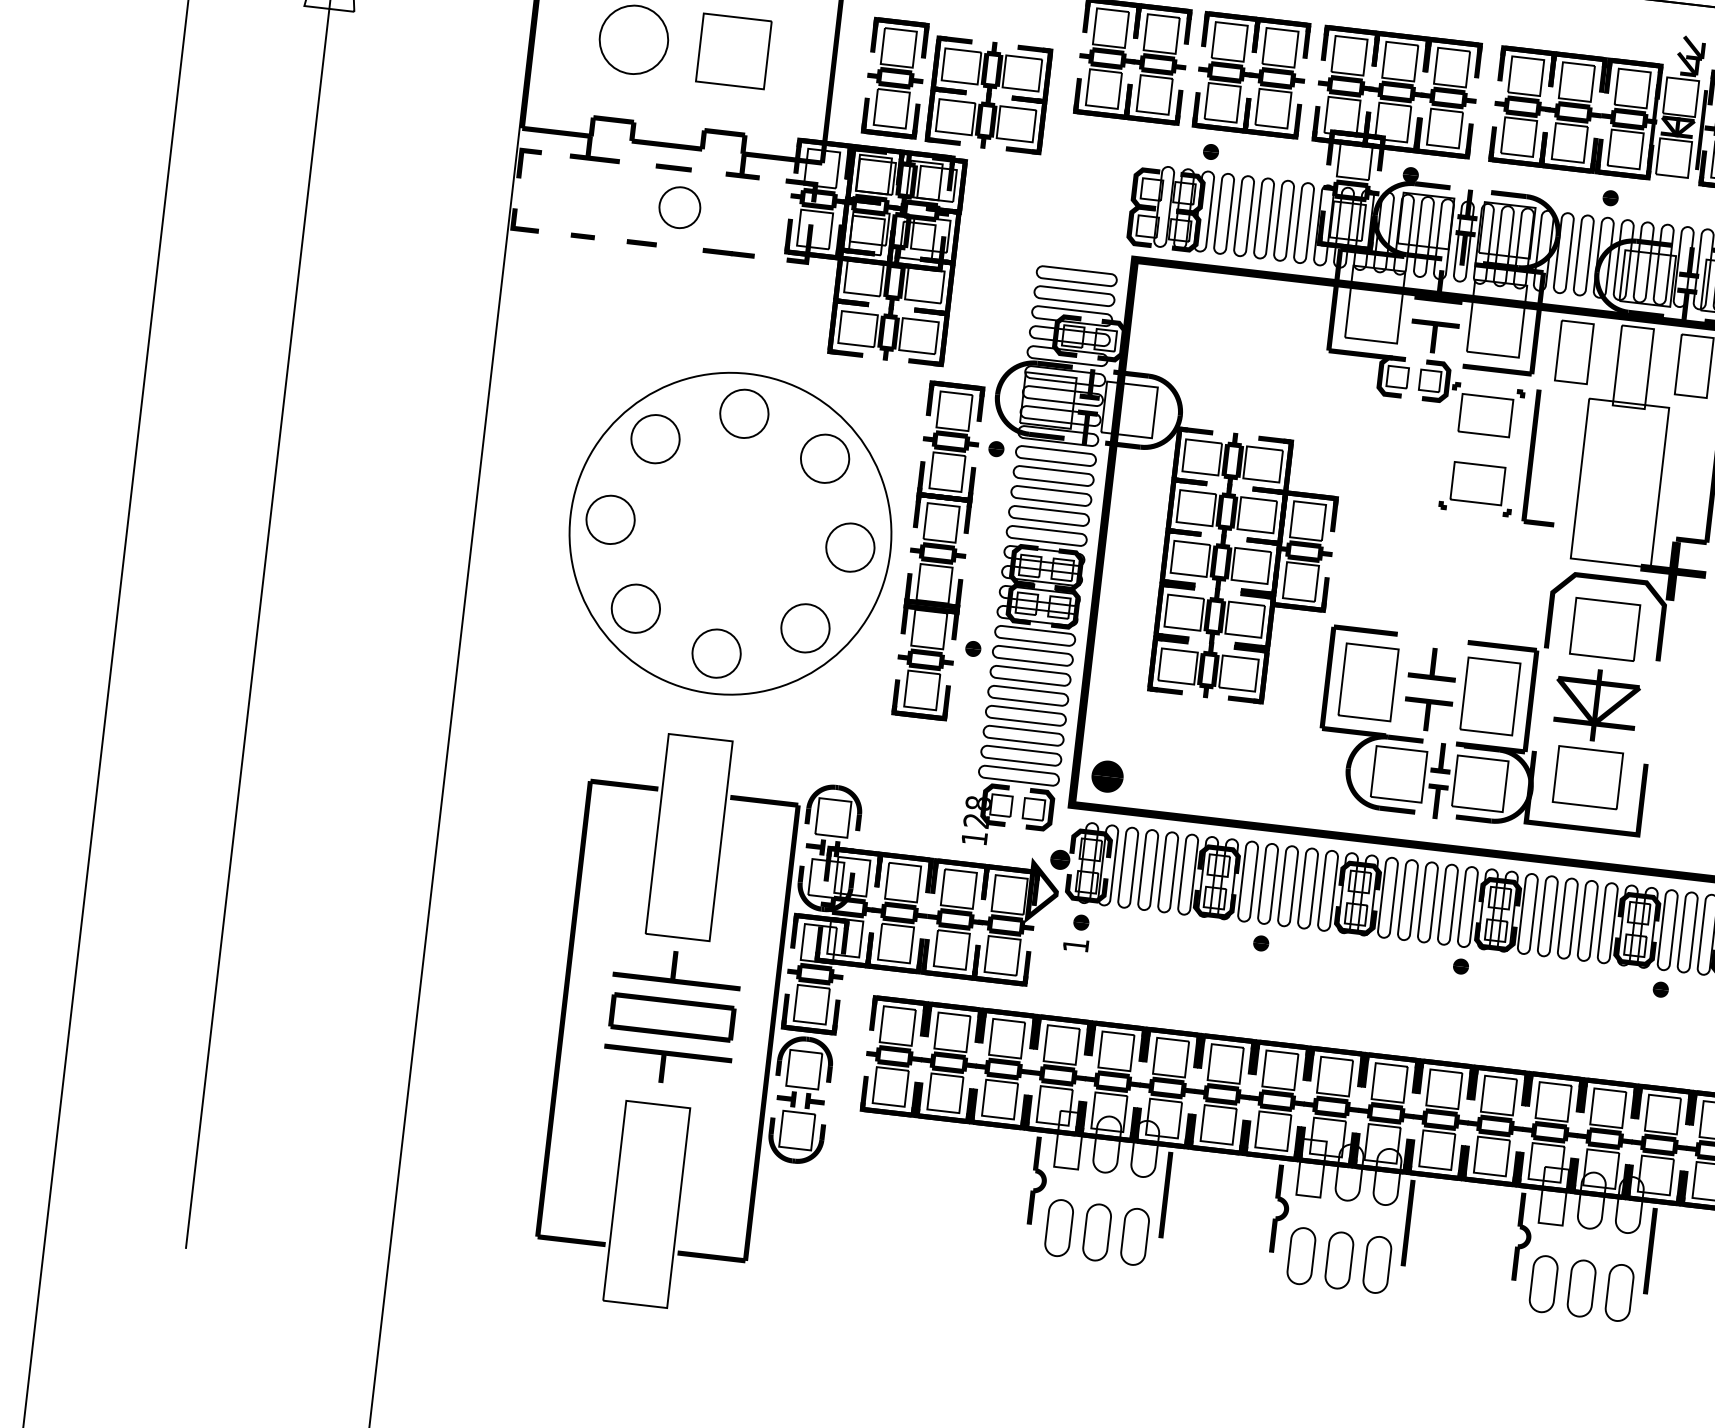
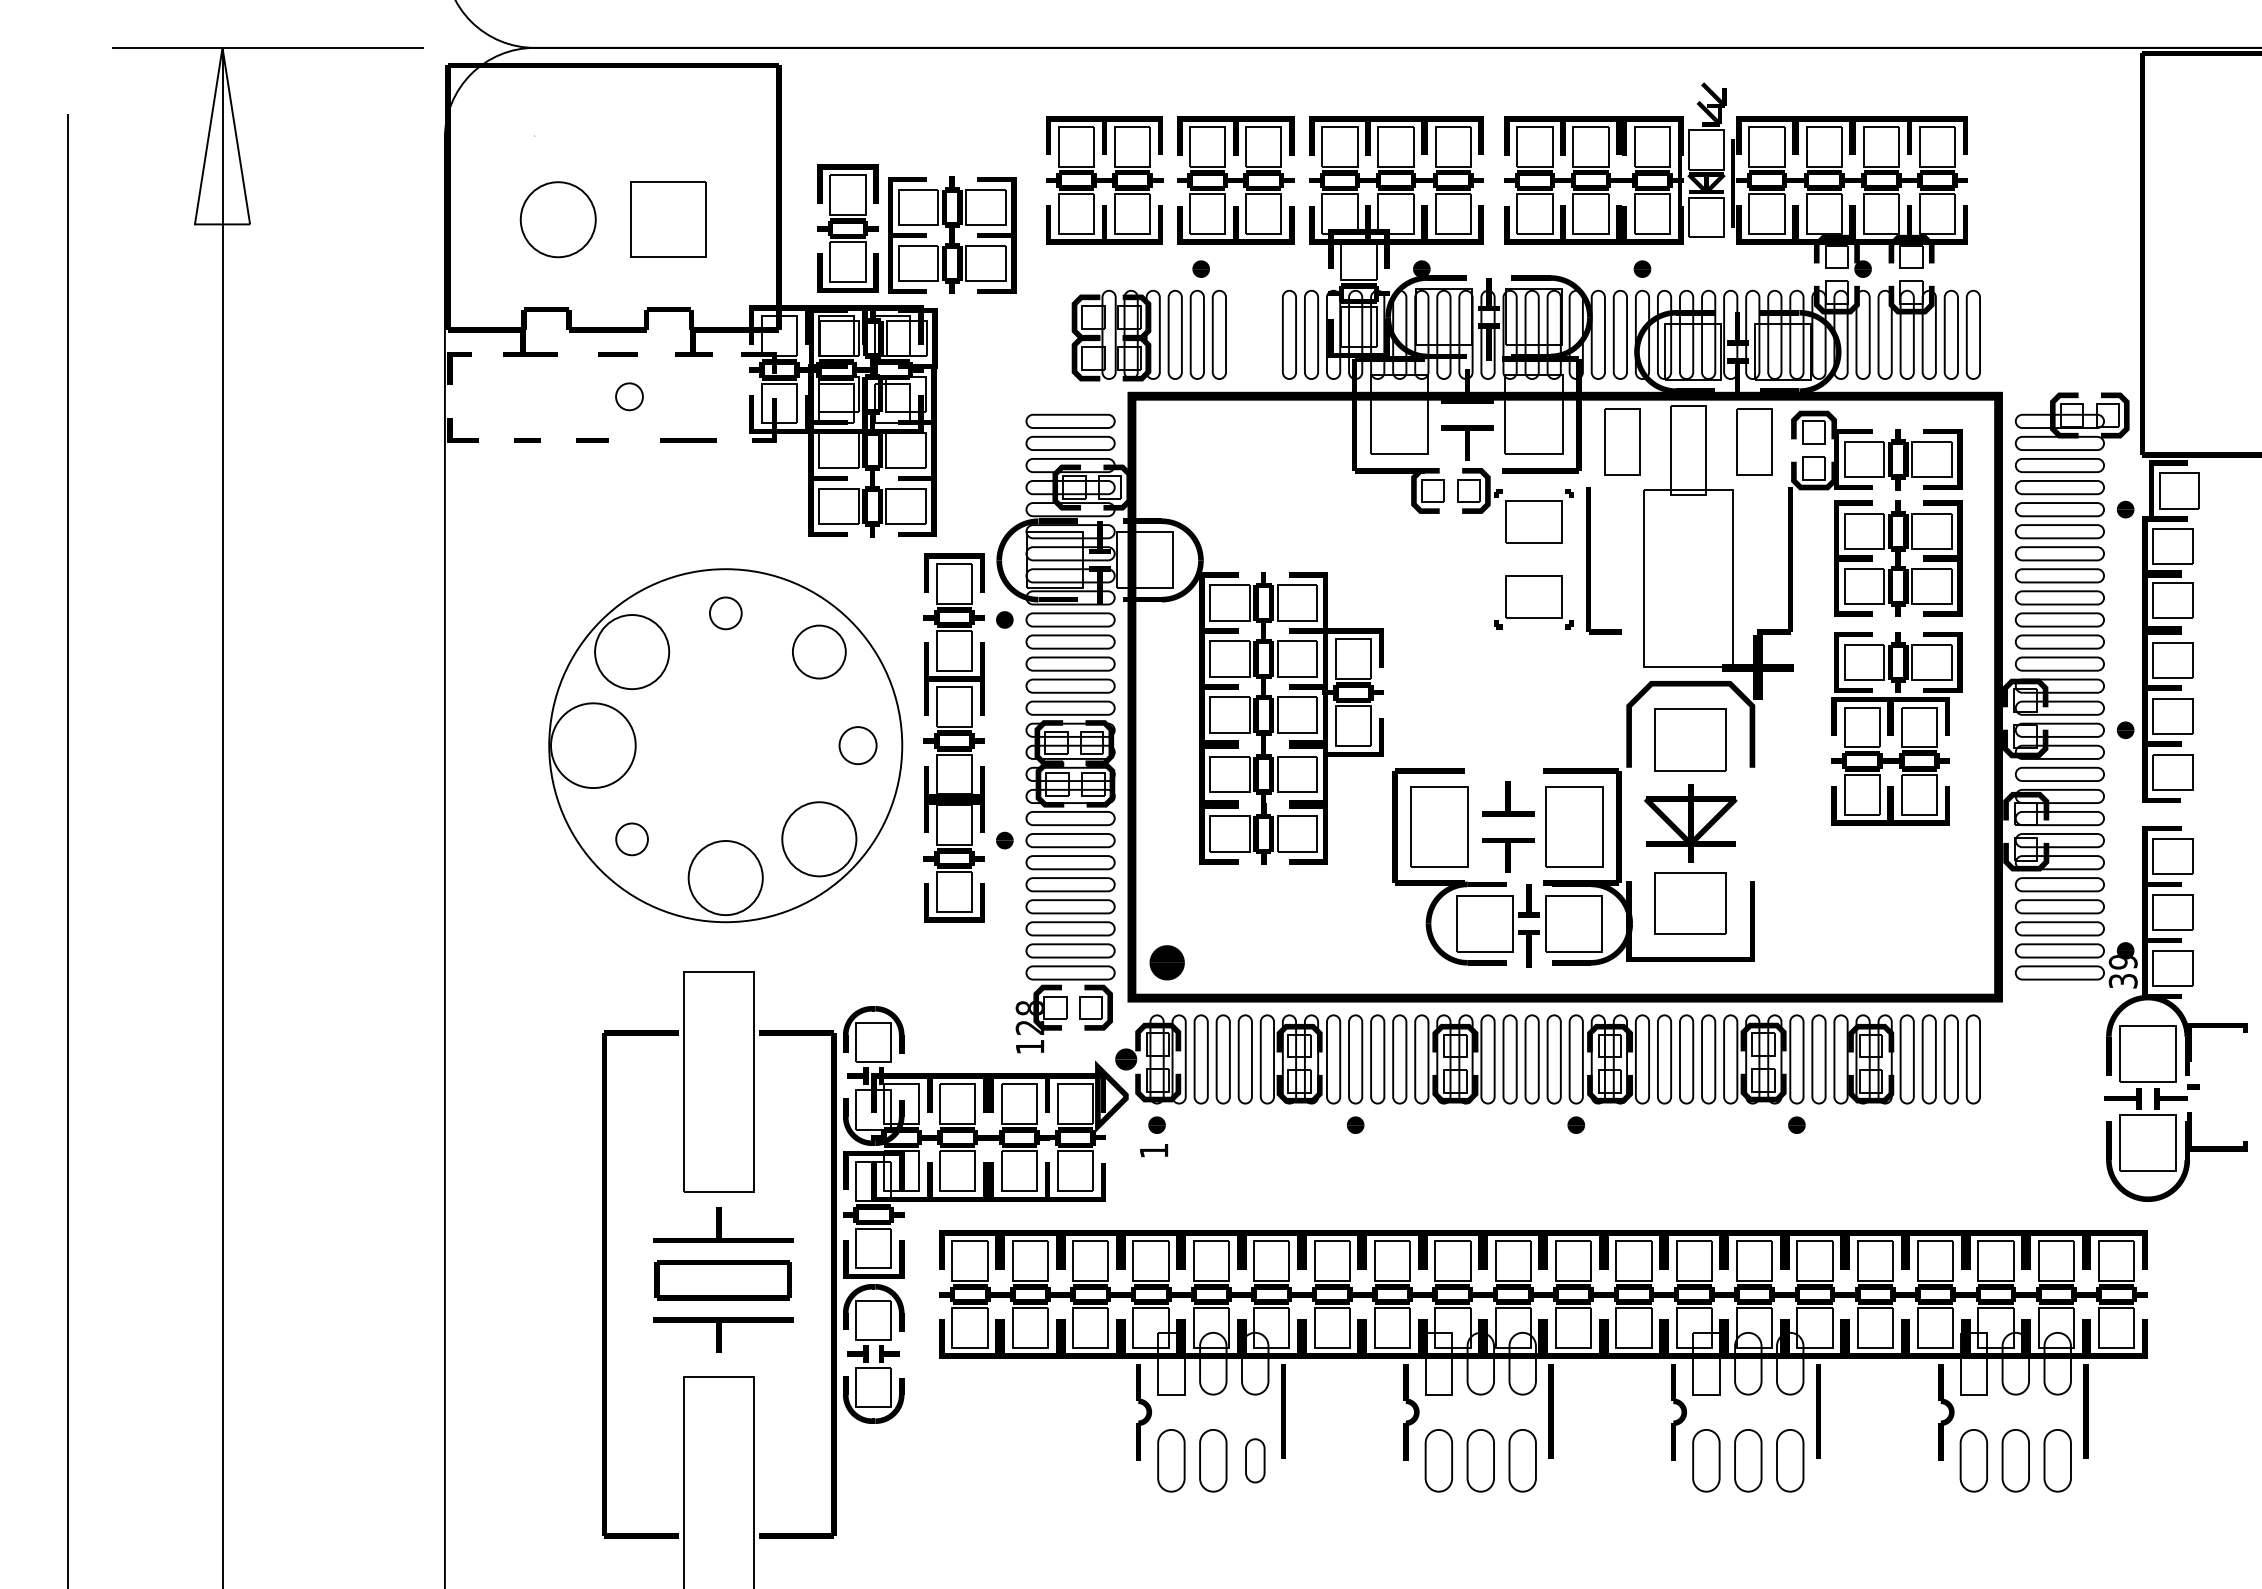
circle: (679, 207) -> (629, 396), size x0.6
part: (1199, 211) -> (1148, 335), moved
circle: (744, 414) -> (725, 613), size x0.6
circle: (655, 438) -> (631, 651), size x1.4
circle: (609, 519) -> (592, 745), size x1.6
circle: (849, 547) -> (857, 745), size x0.7
circle: (635, 608) -> (631, 839), size x0.6
circle: (804, 627) -> (818, 838), size x1.4
circle: (716, 653) -> (725, 877), size x1.4
part: (1135, 1236) -> (1255, 1460), size x0.7

